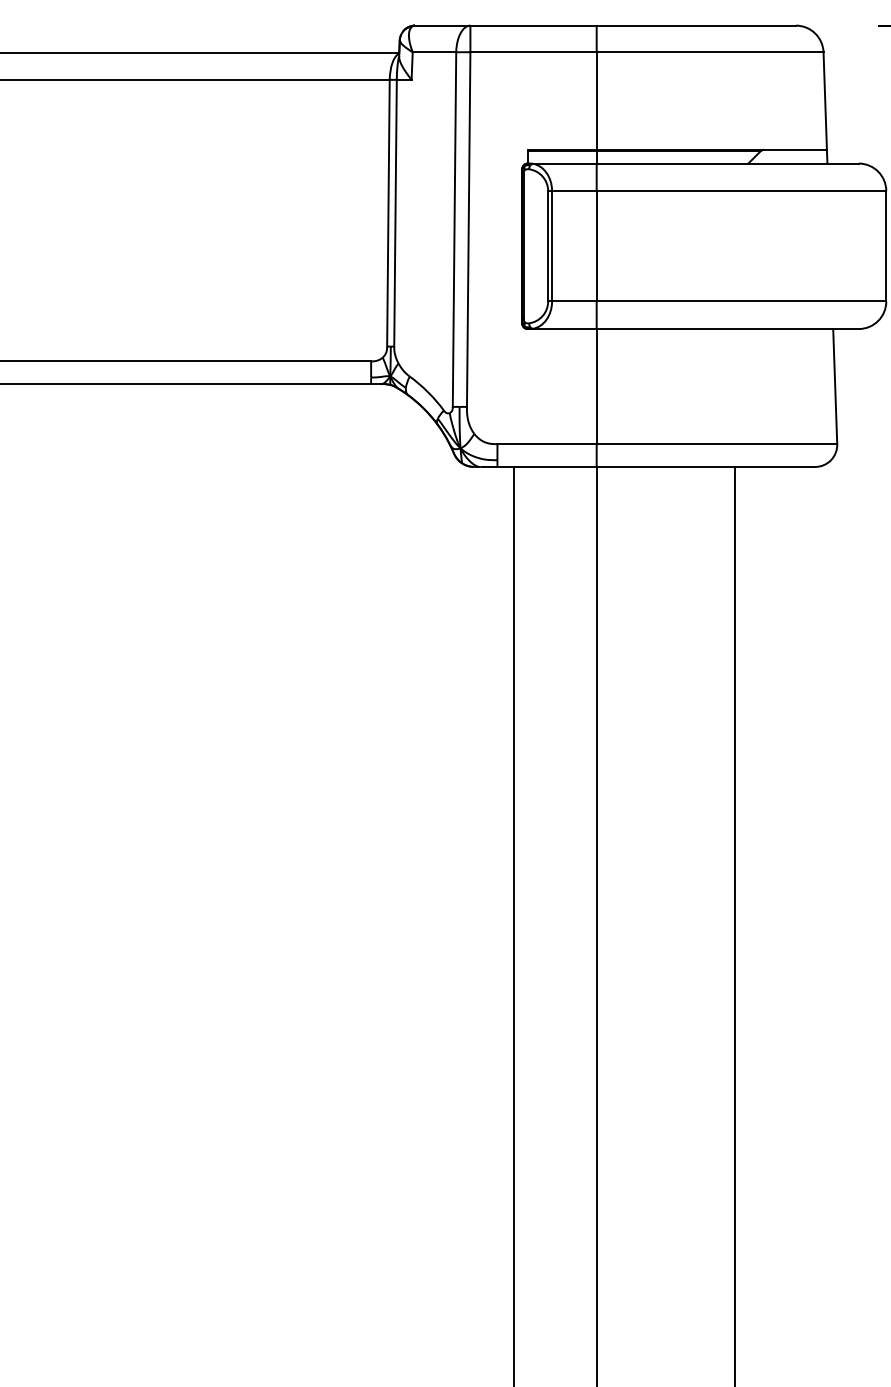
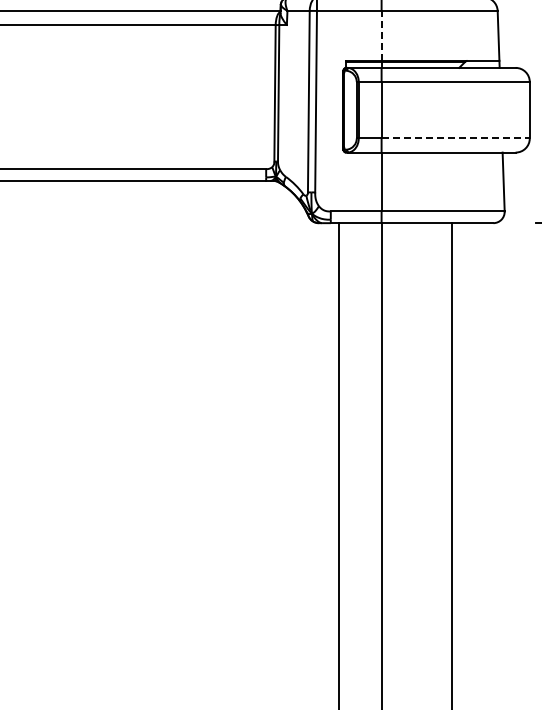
line: (596, 100) -> (381, 35), solid -> dashed
line: (743, 301) -> (456, 138), solid -> dashed

